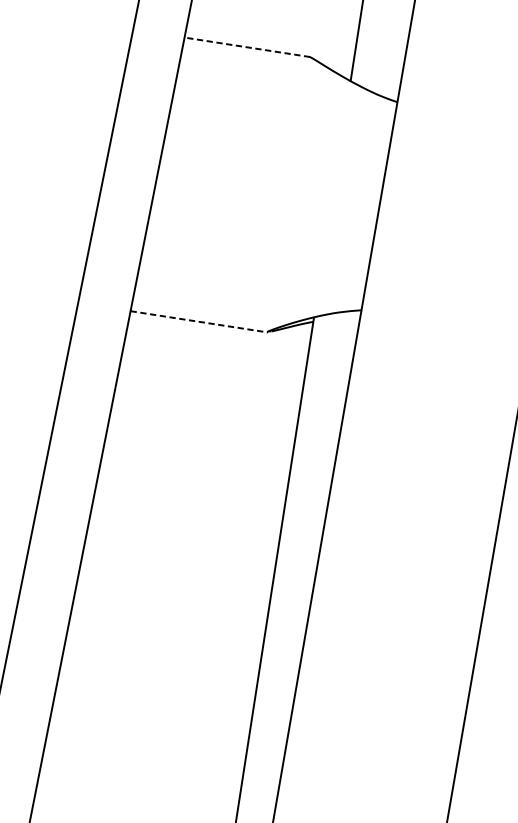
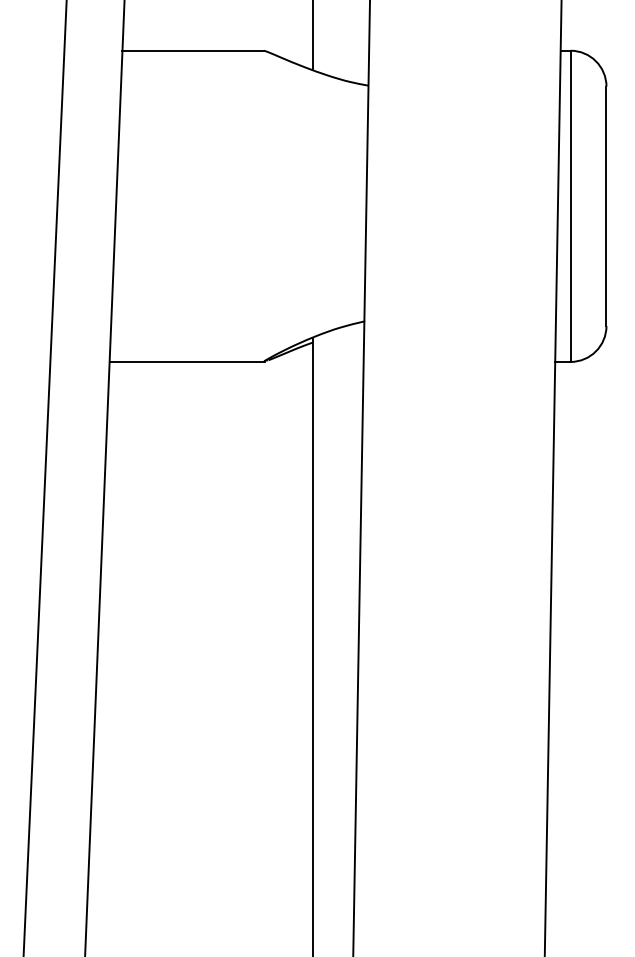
line: (247, 47) -> (193, 50), dashed -> solid
line: (199, 321) -> (187, 361), dashed -> solid

